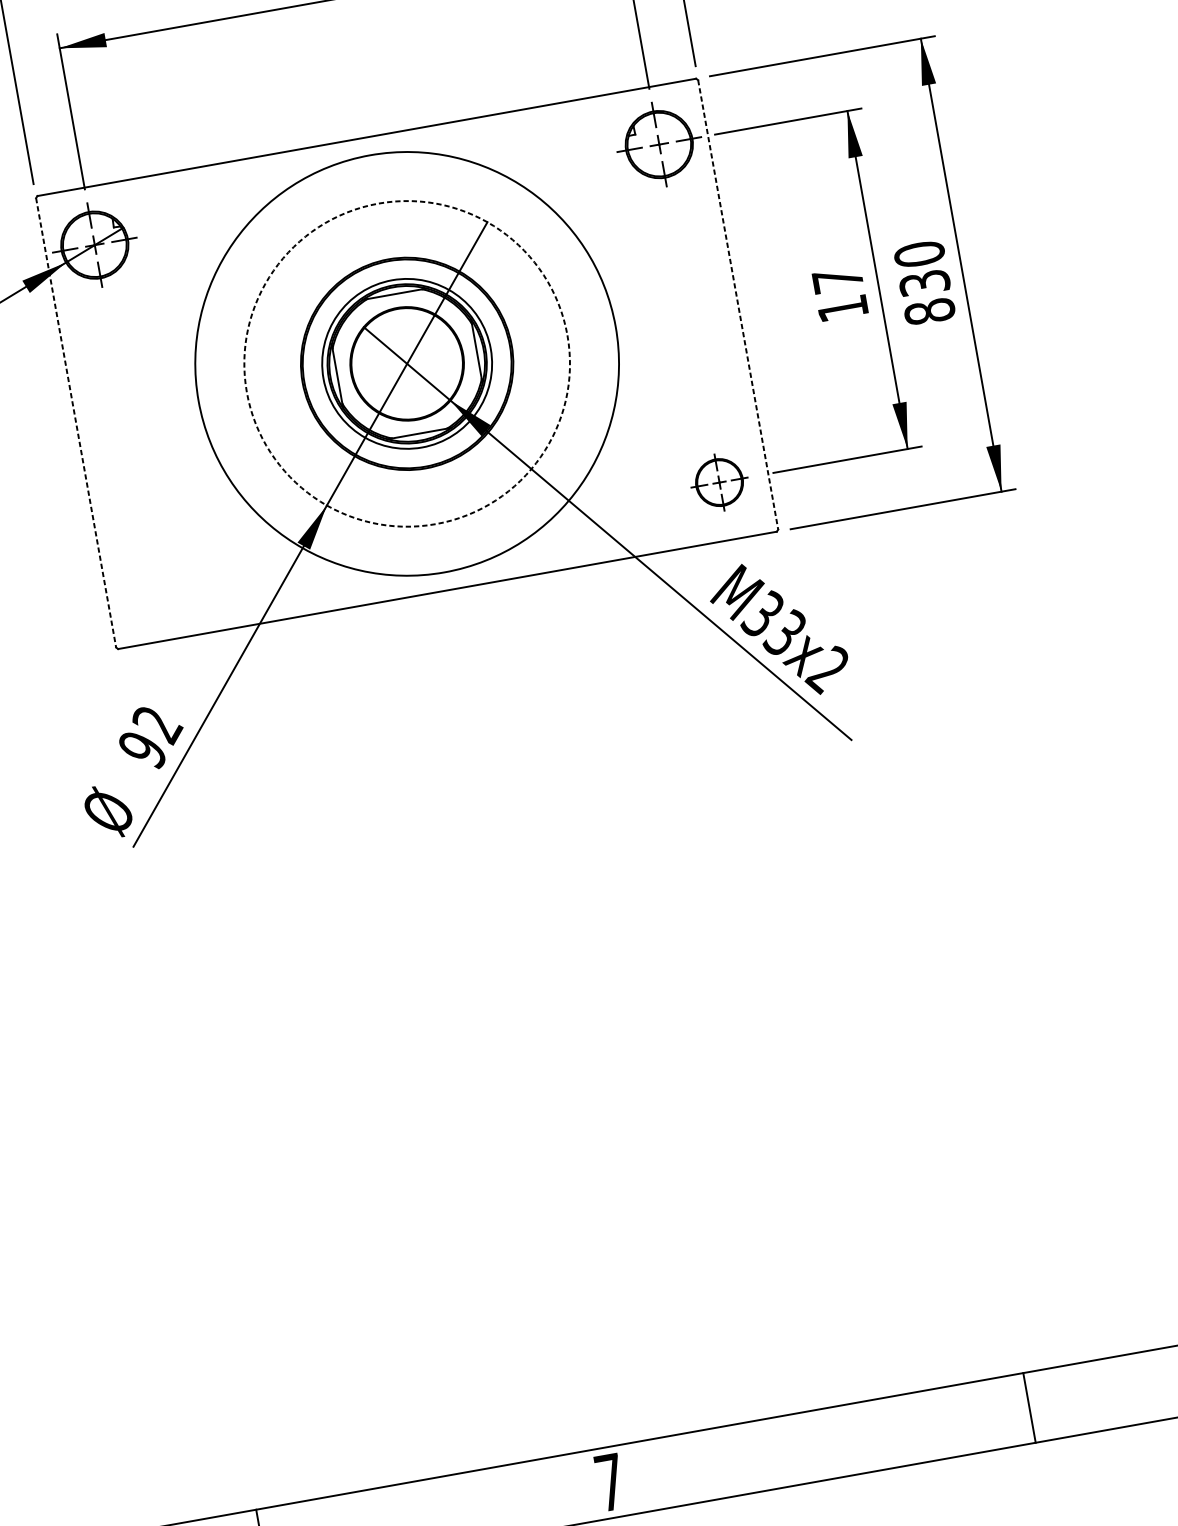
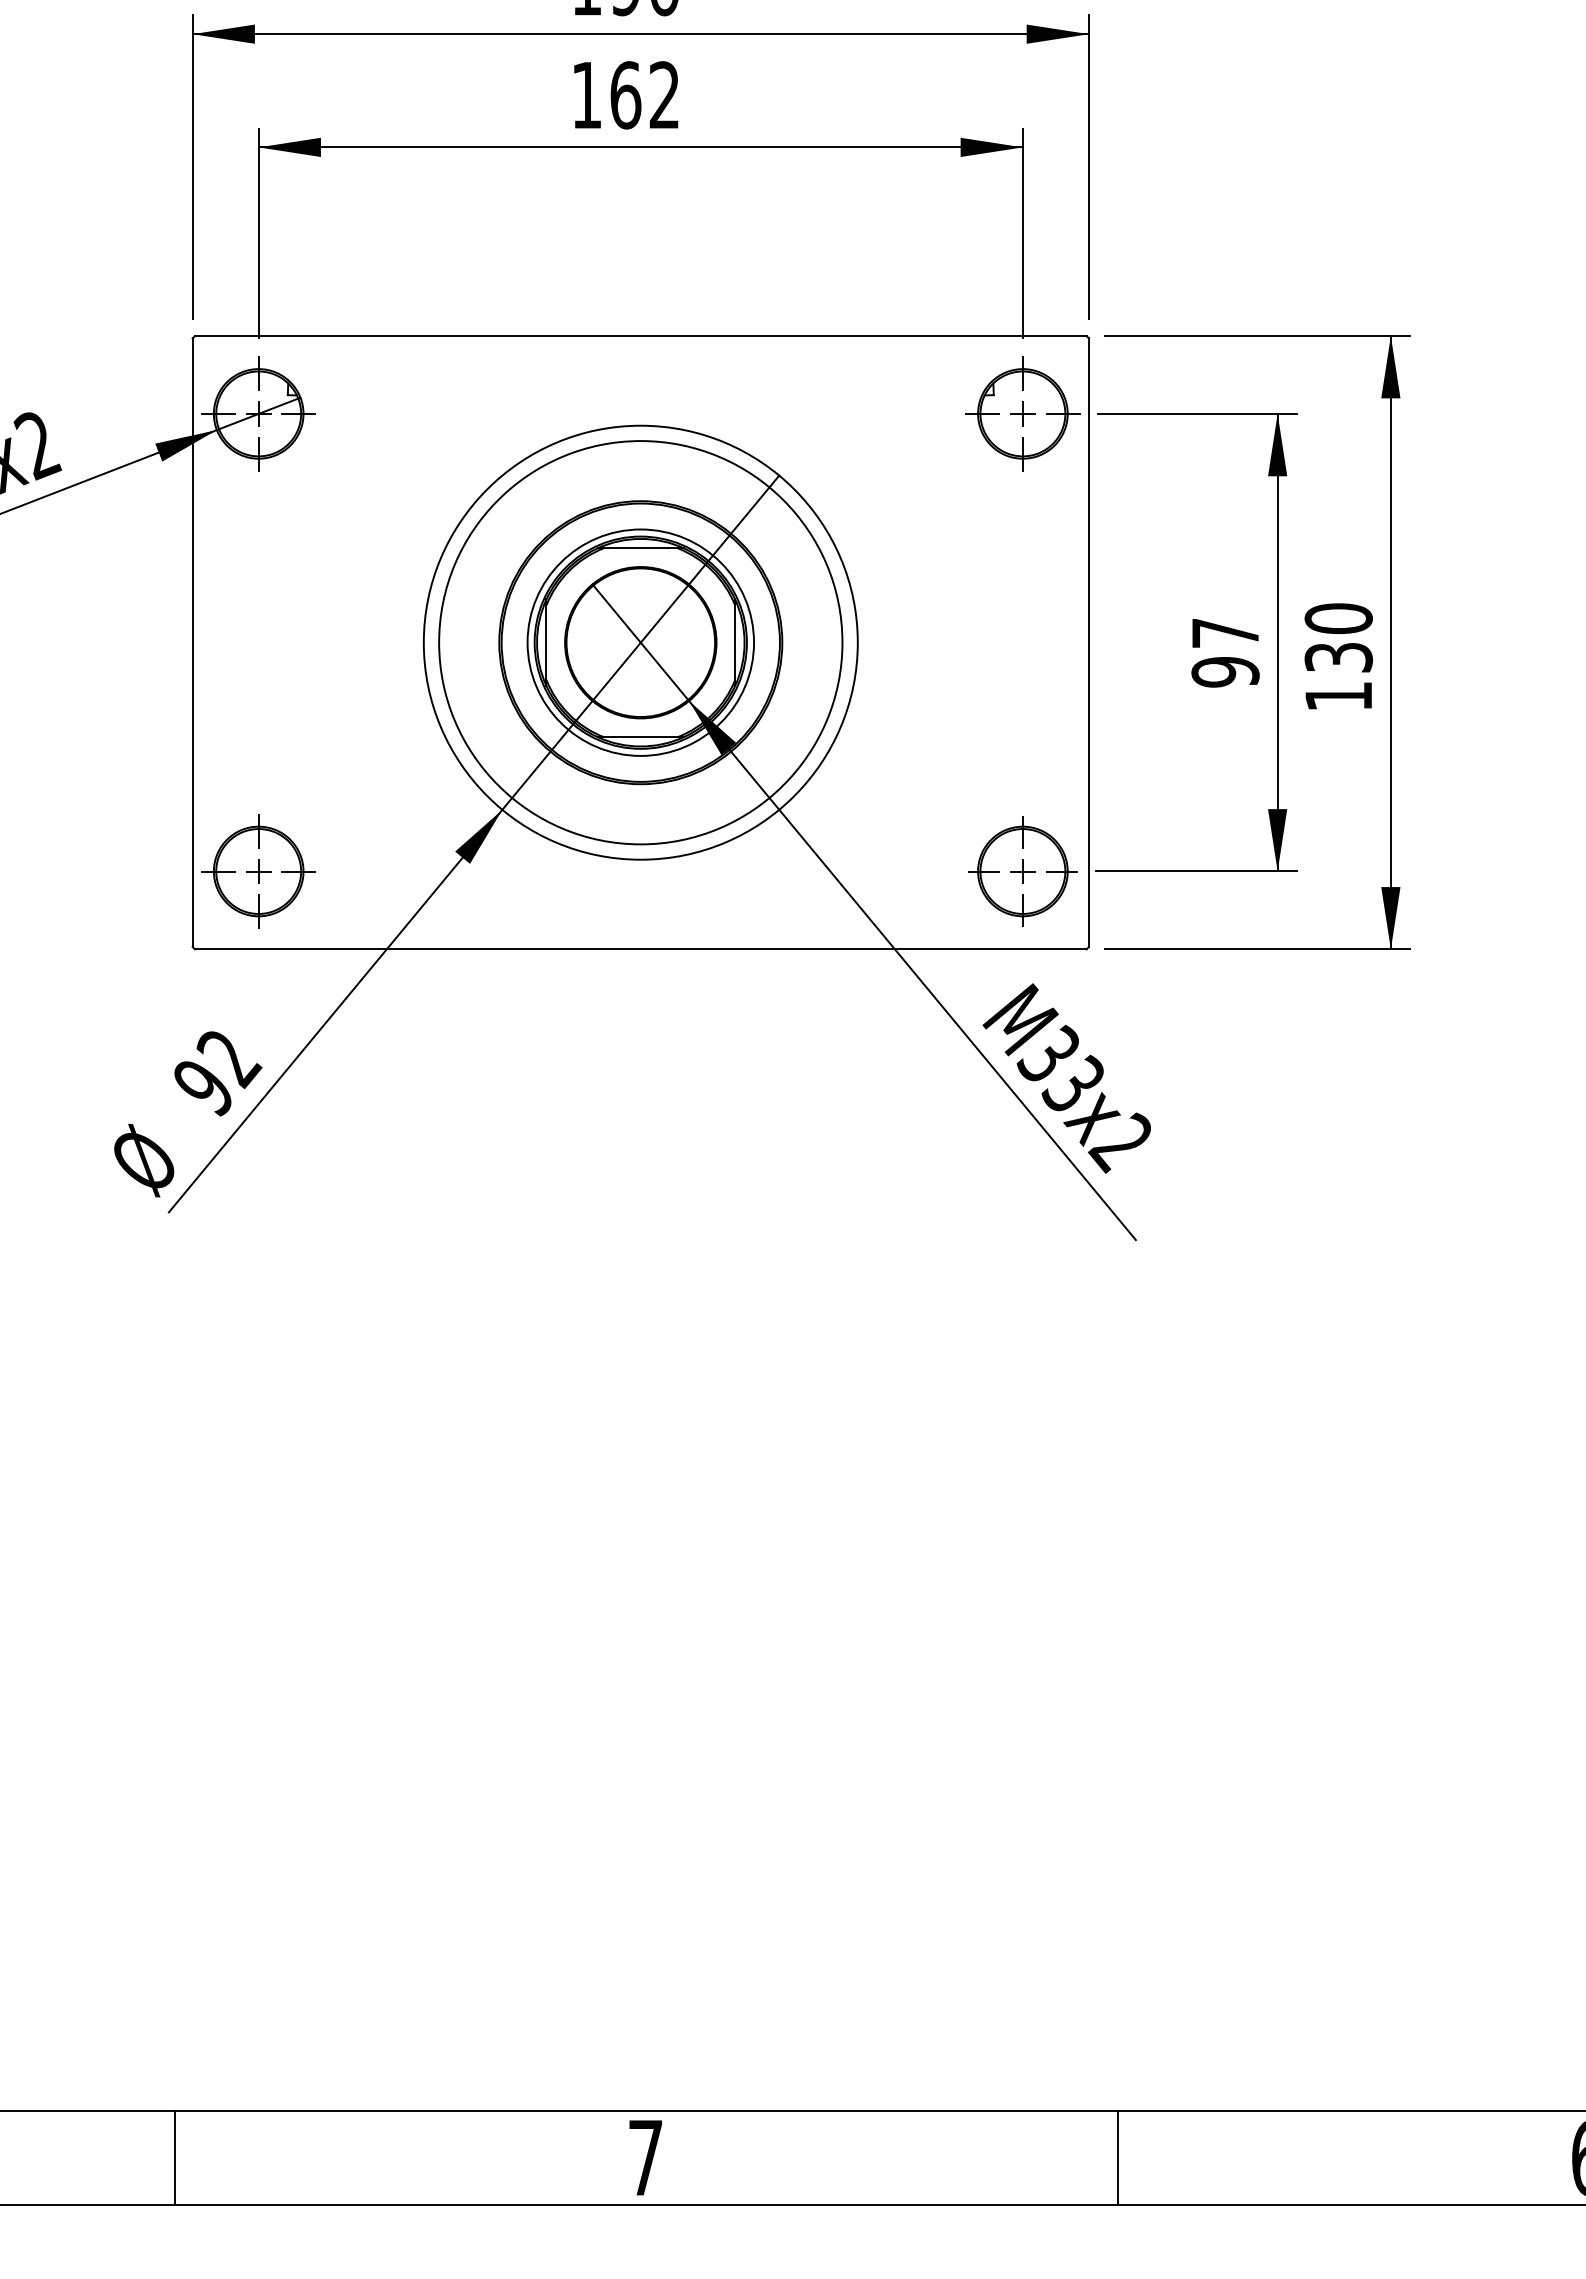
line: (737, 305) -> (1088, 643), dashed -> solid
text: (842, 308) -> (1225, 672), 17 -> 97
text: (929, 311) -> (1338, 696), 830 -> 130
circle: (406, 363) -> (640, 642), dashed -> solid
circle: (406, 363) -> (640, 642), size x0.71
line: (76, 423) -> (192, 643), dashed -> solid
part: (719, 482) -> (1022, 871), size x1.43
part: (154, 583) -> (258, 871), added
line: (1029, 1407) -> (1118, 2157), moved

